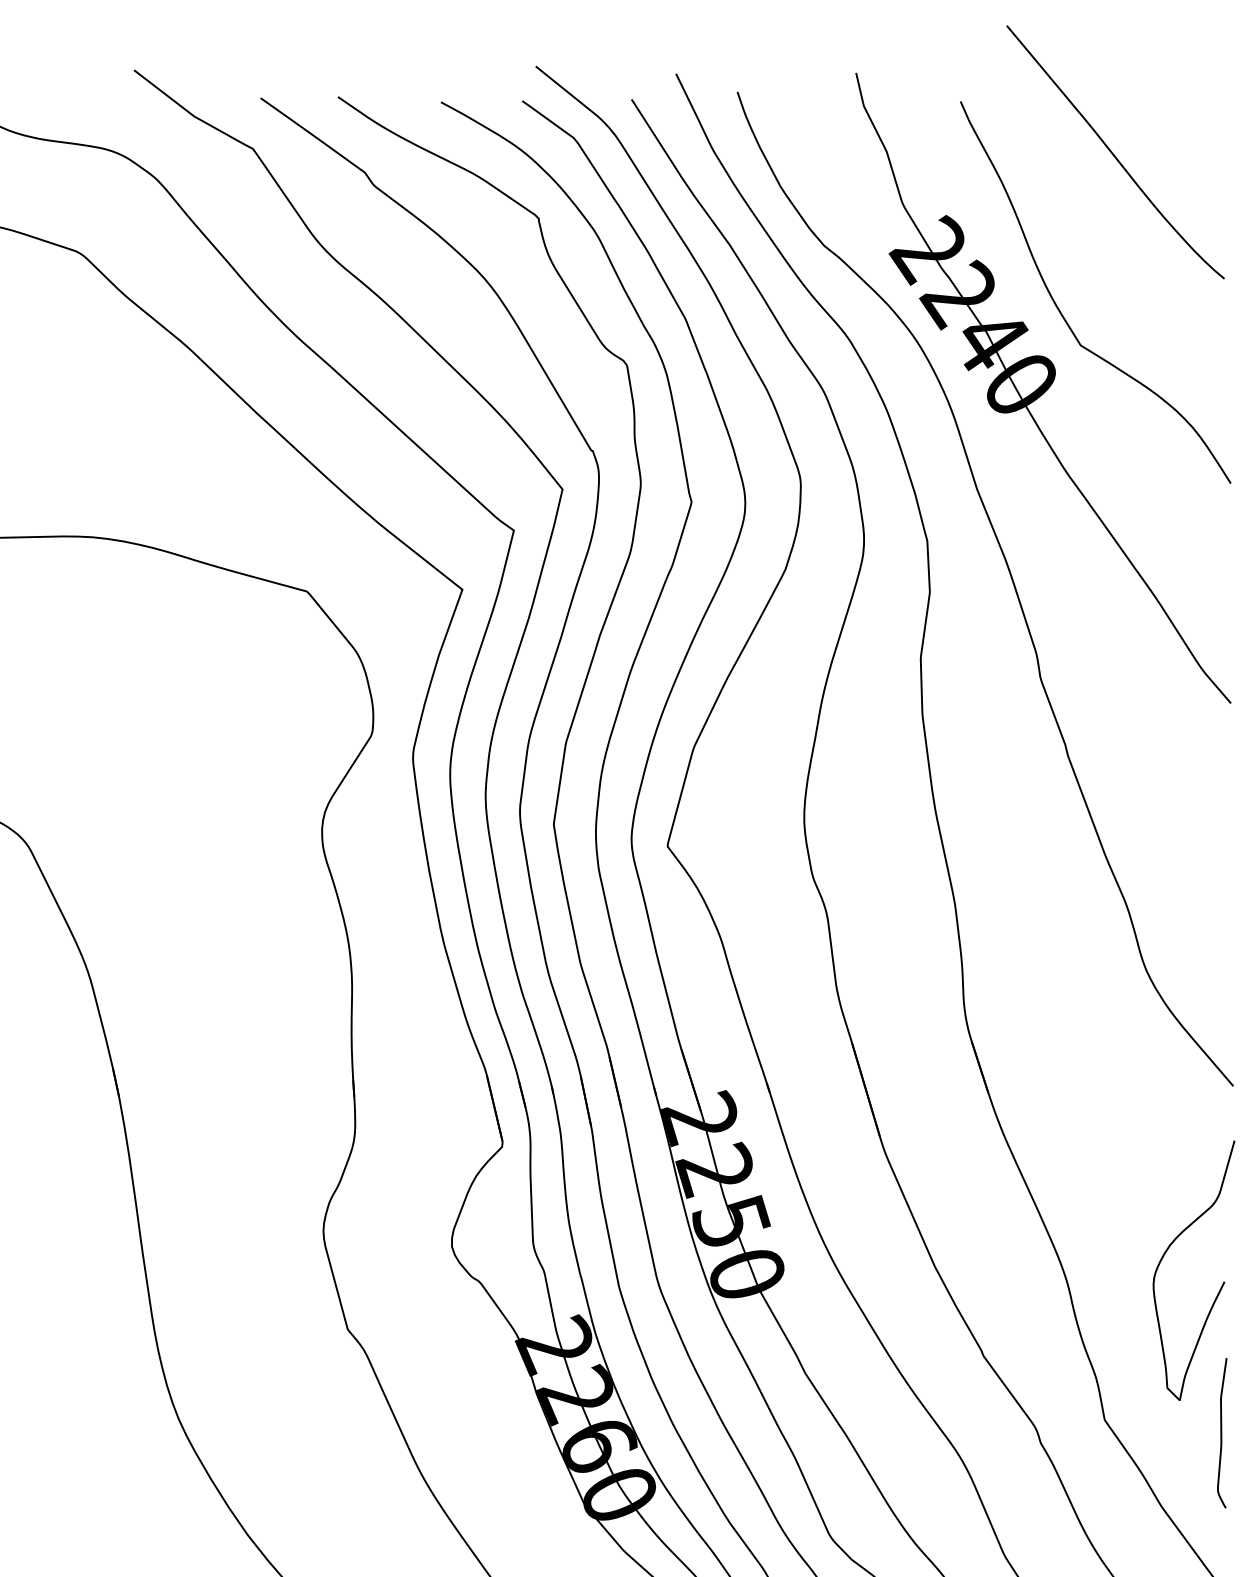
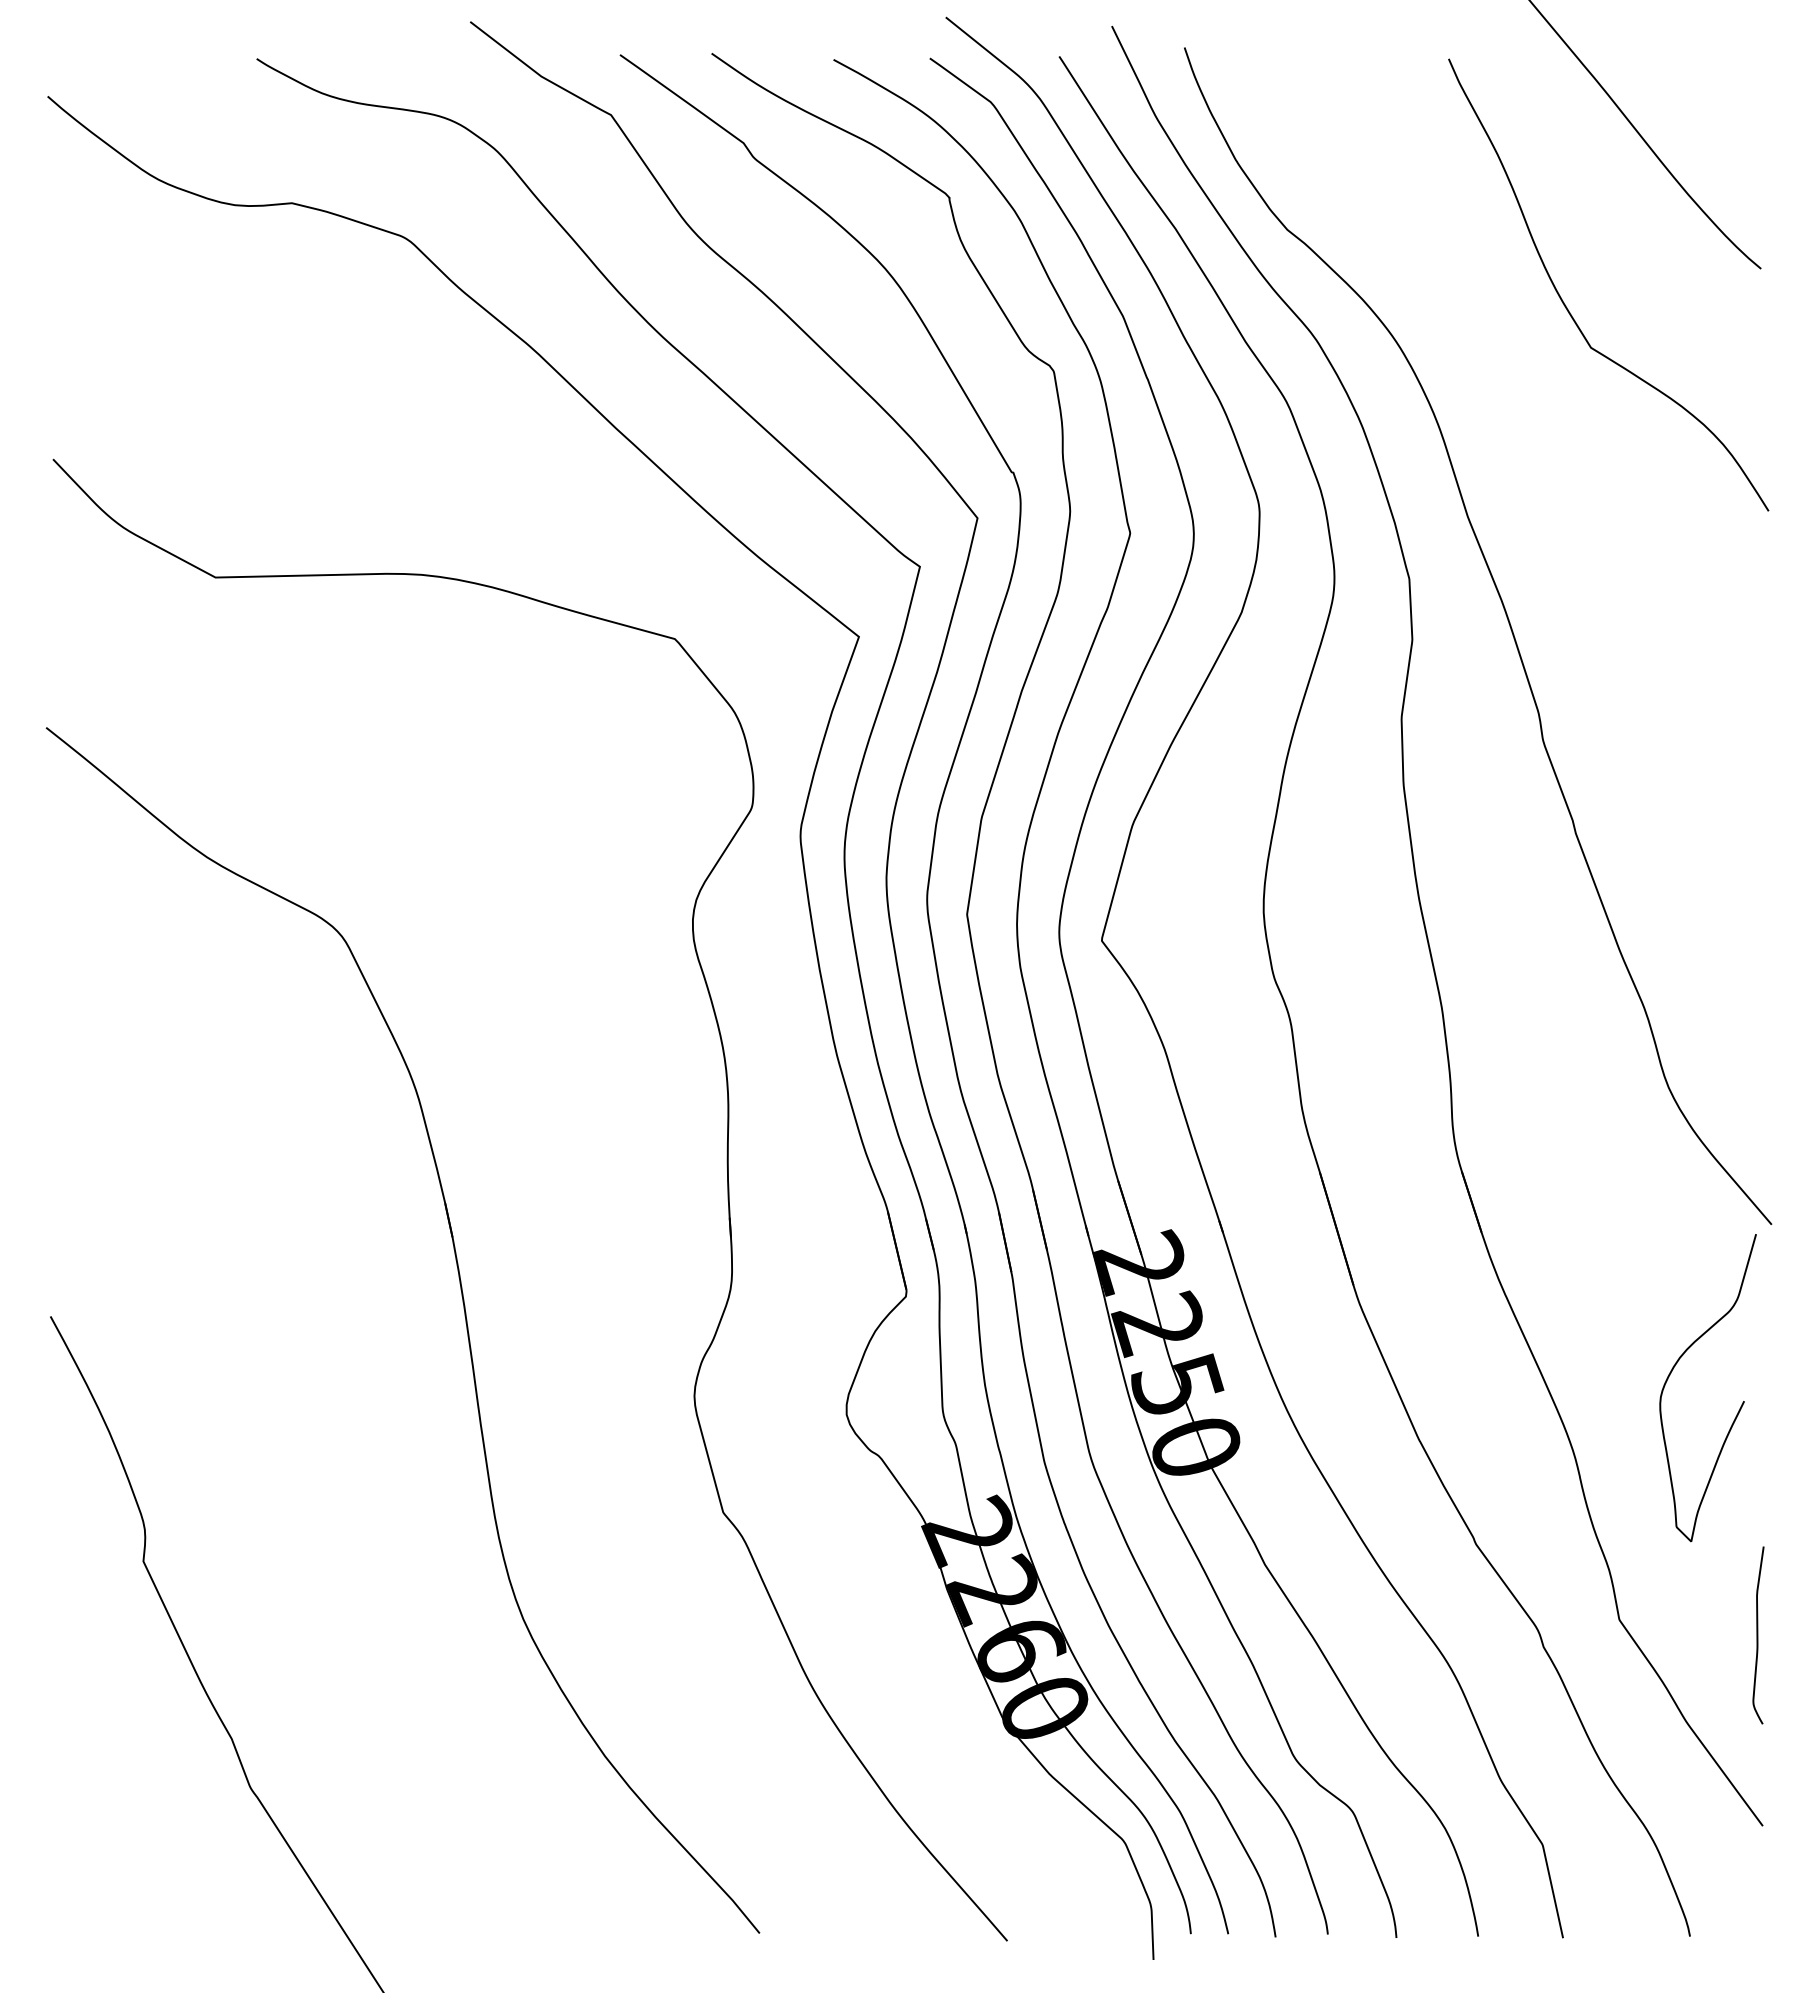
part: (1043, 388) -> (1546, 398), removed
curve: (1222, 1284) -> (1741, 1404), moved

